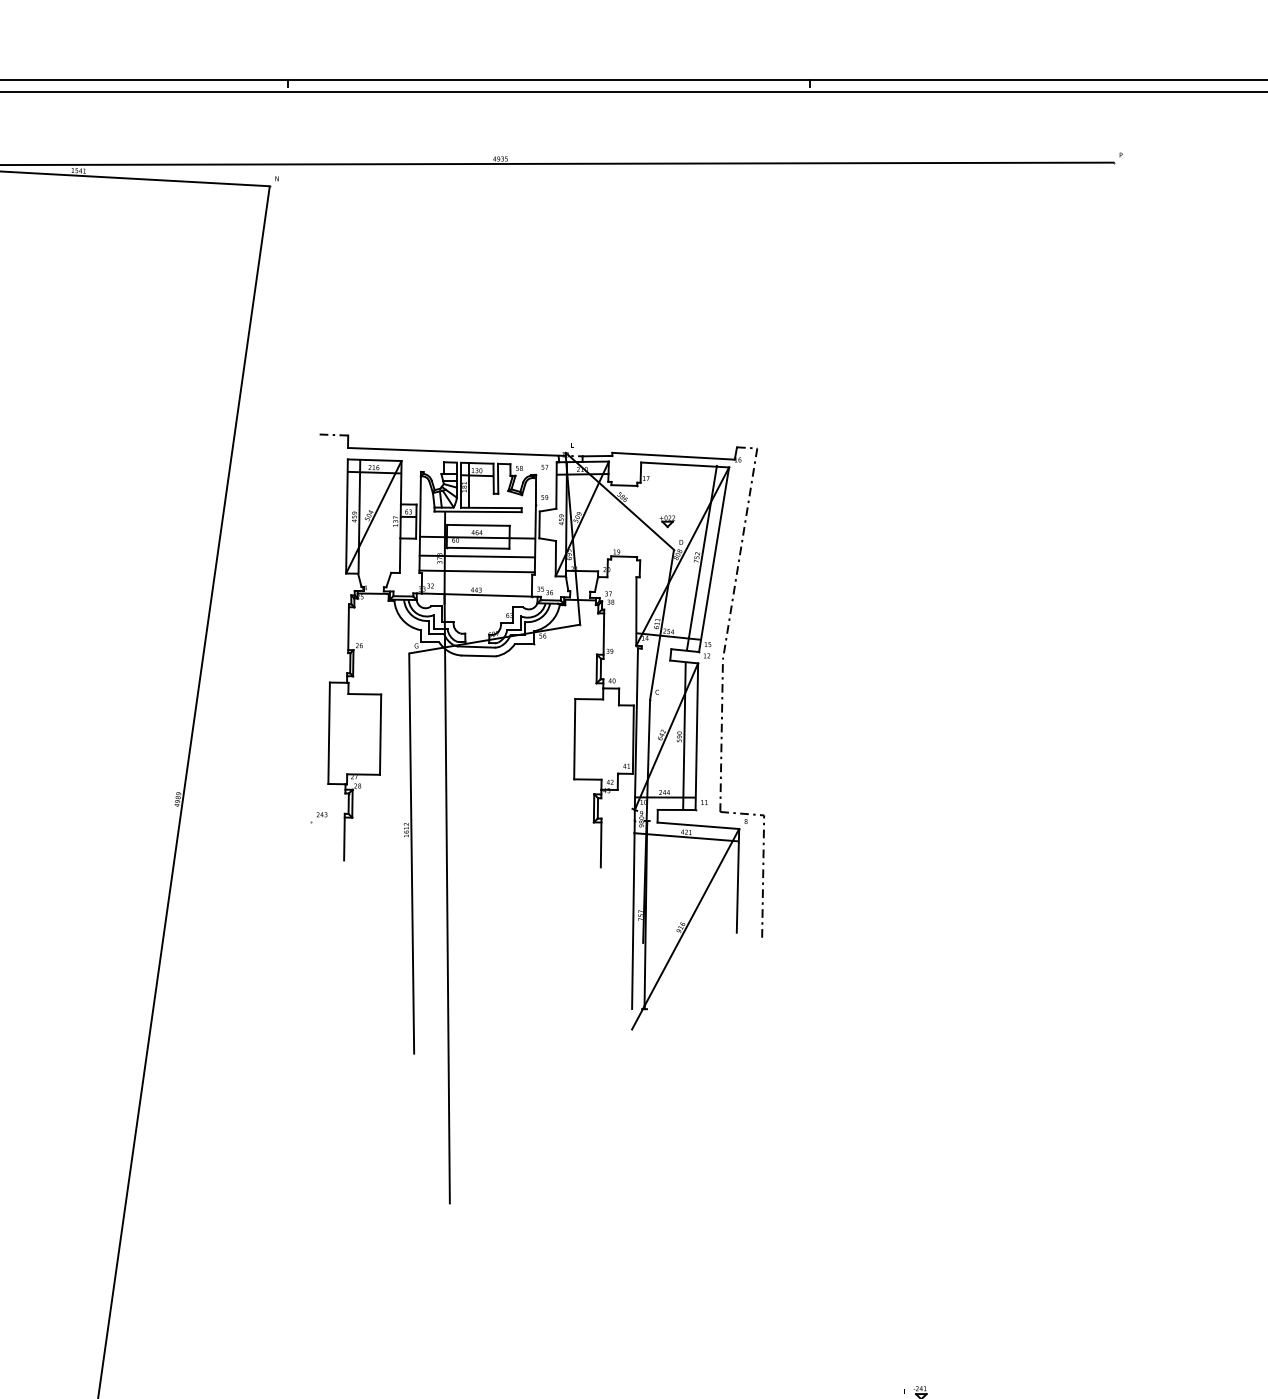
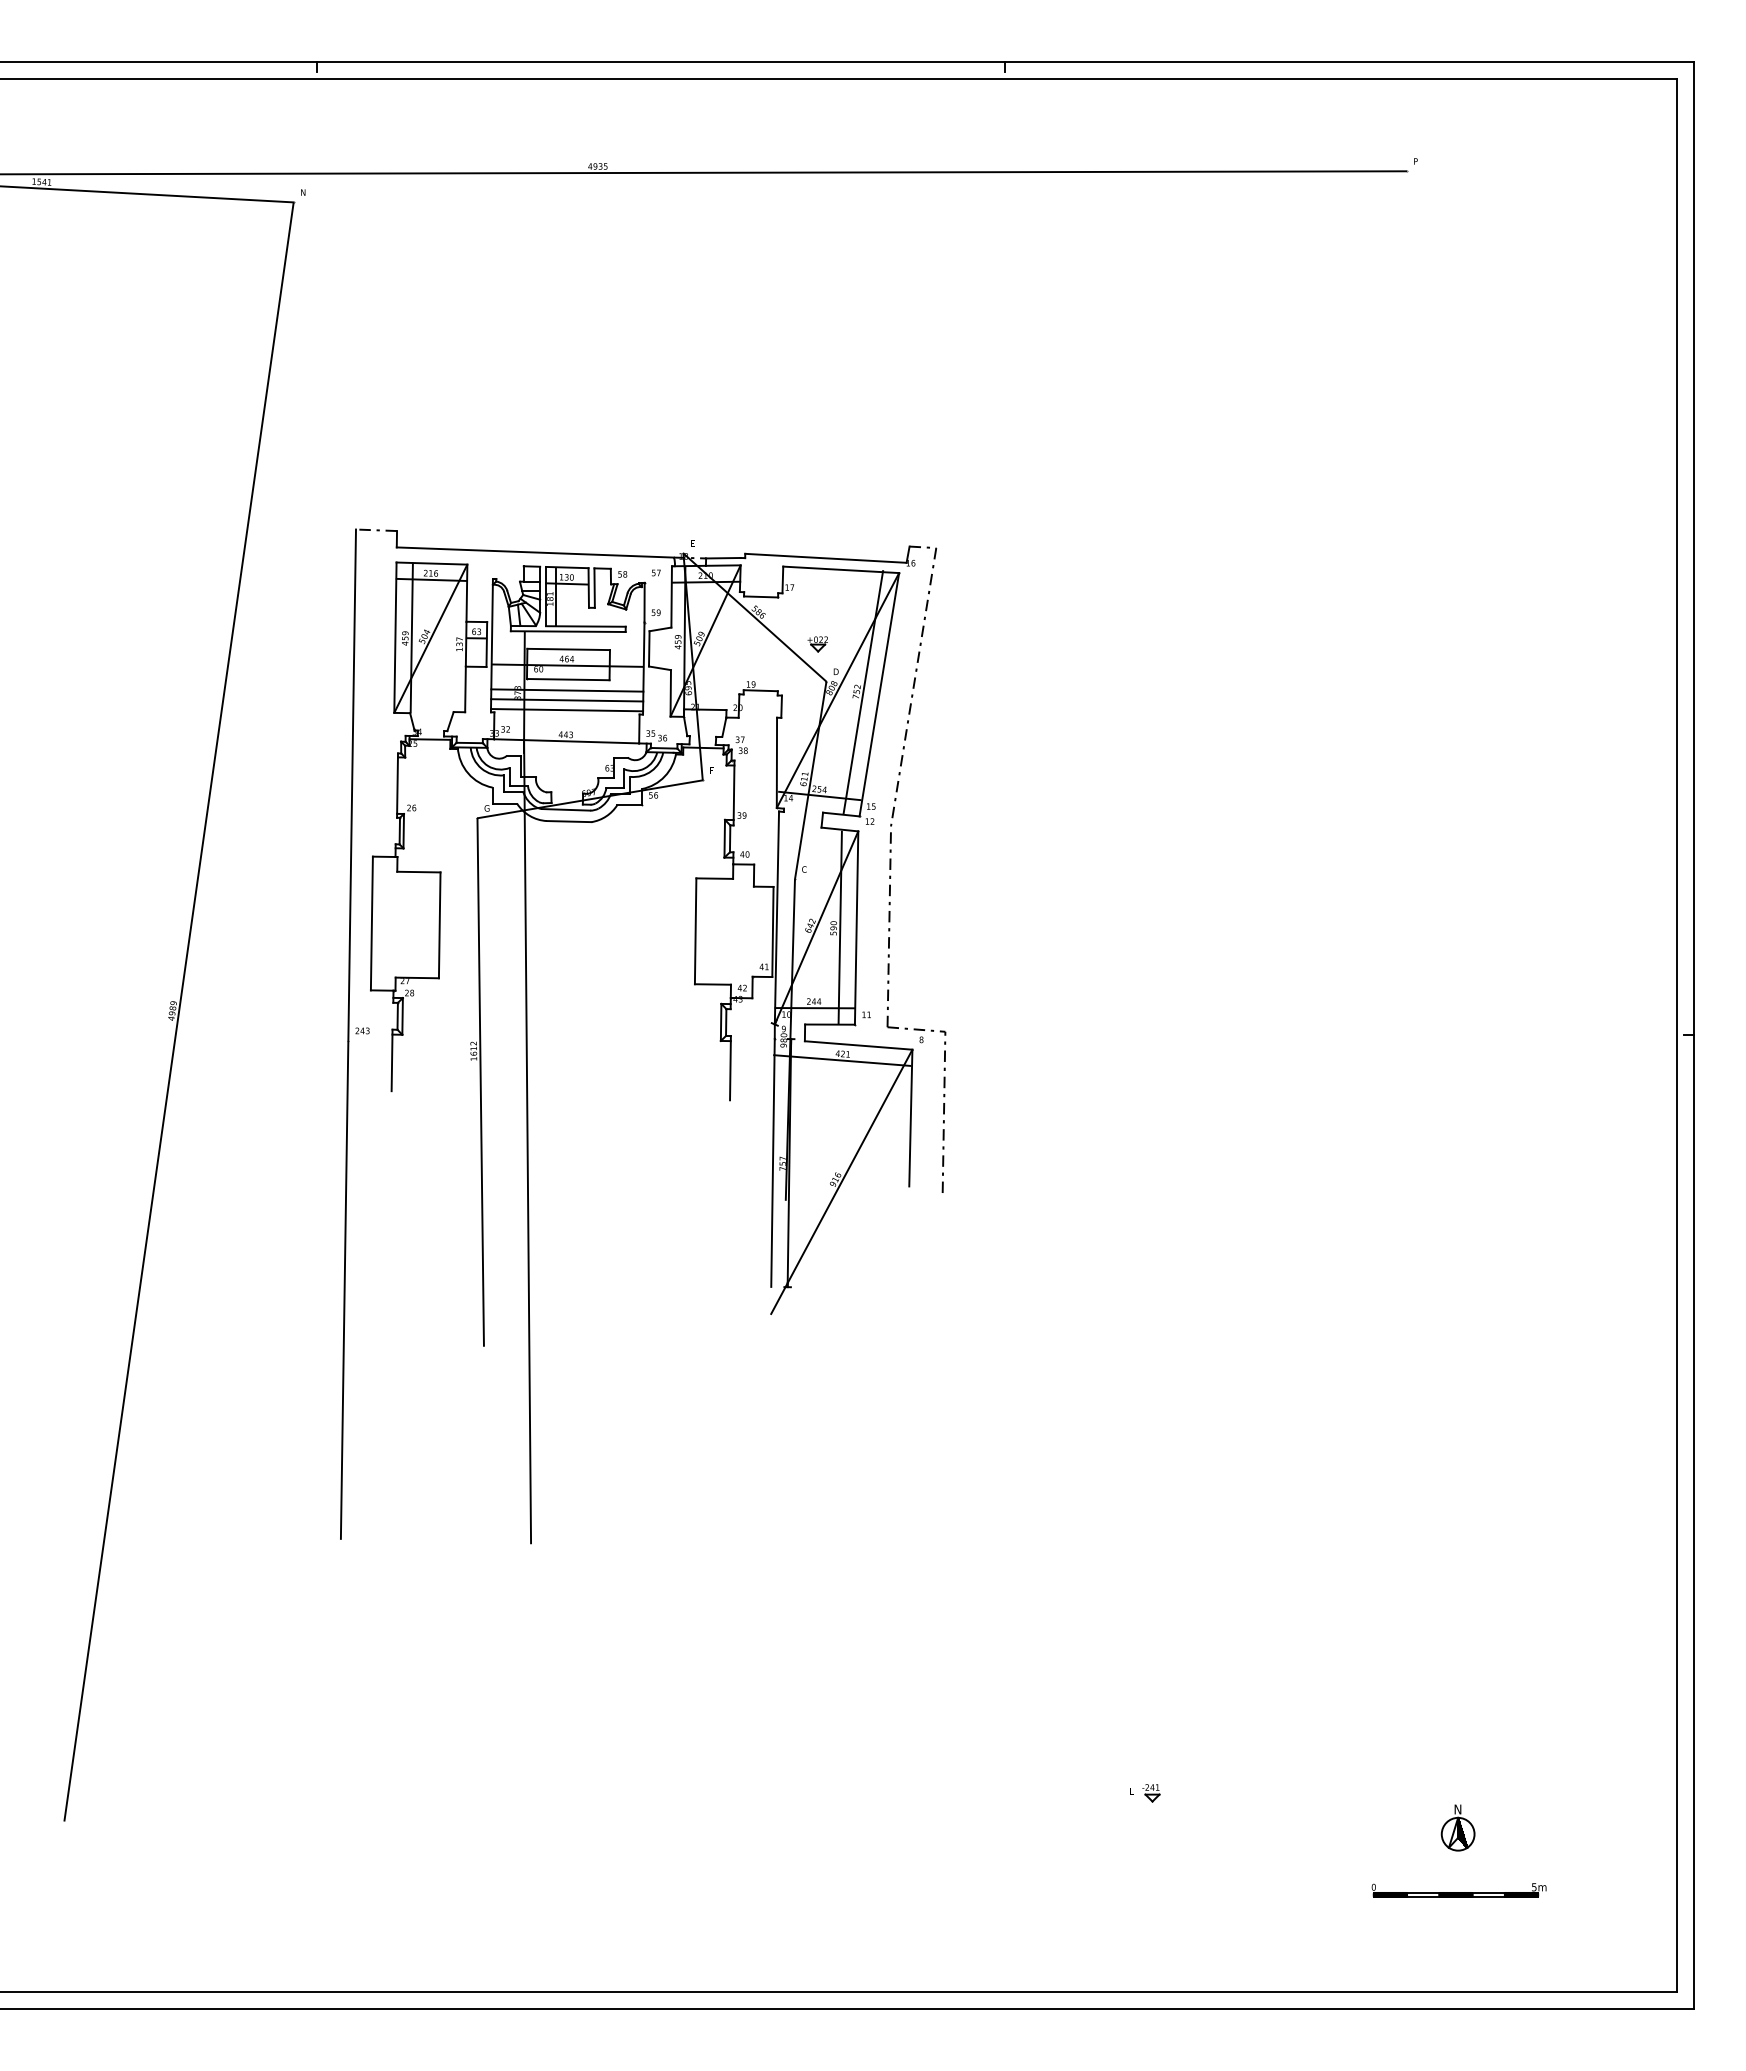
line: (477, 564) -> (567, 700), added
line: (311, 816) -> (348, 1033), added

